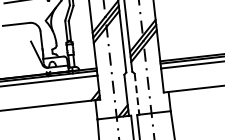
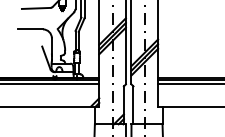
line: (137, 94) -> (133, 105), dashed -> solid

